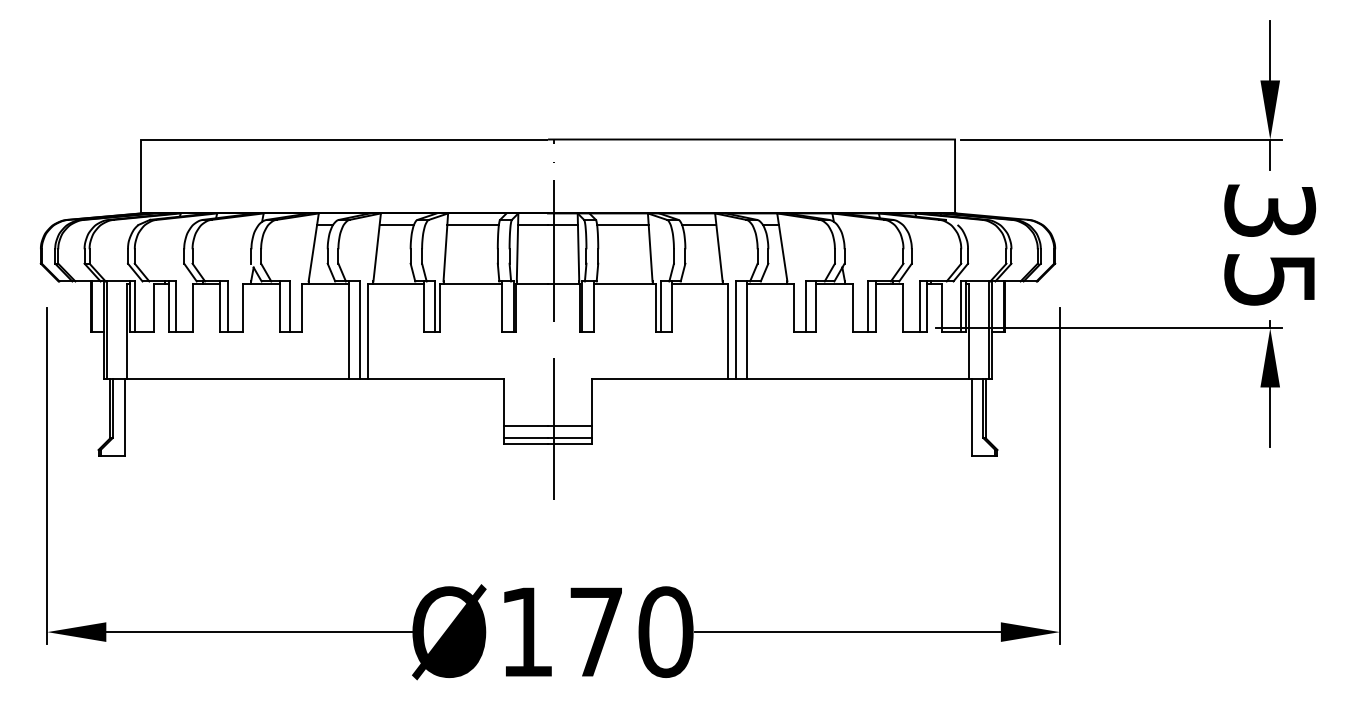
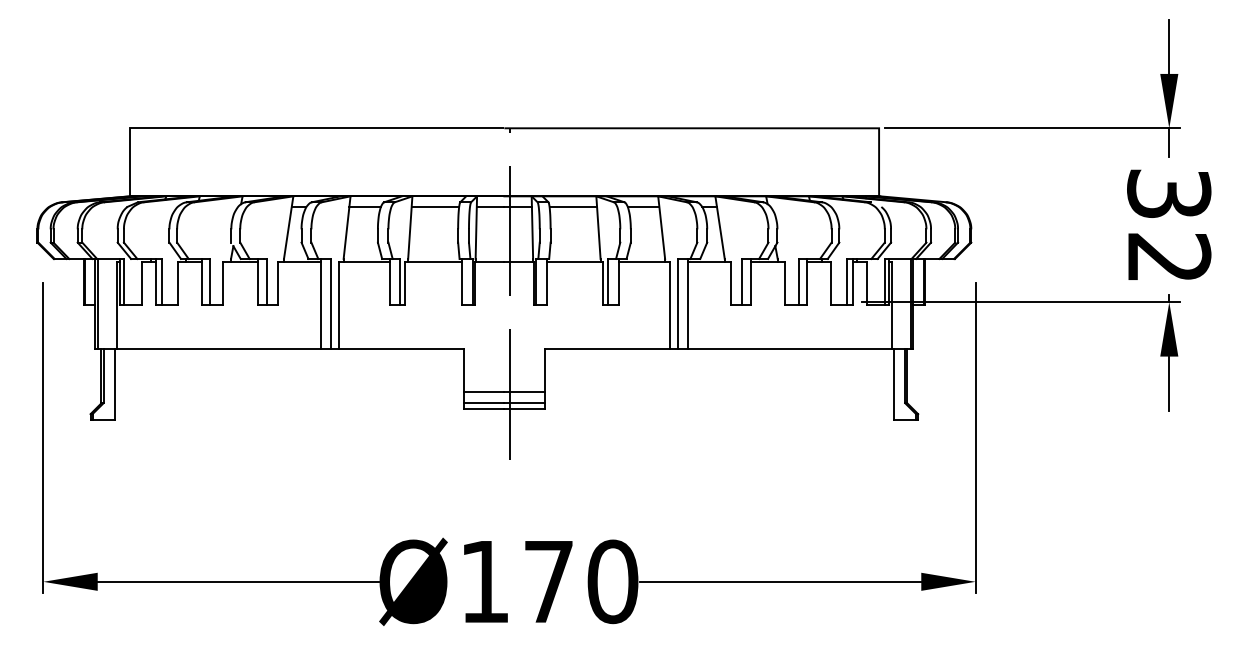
text: (1270, 279) -> (1169, 257), 35 -> 32

